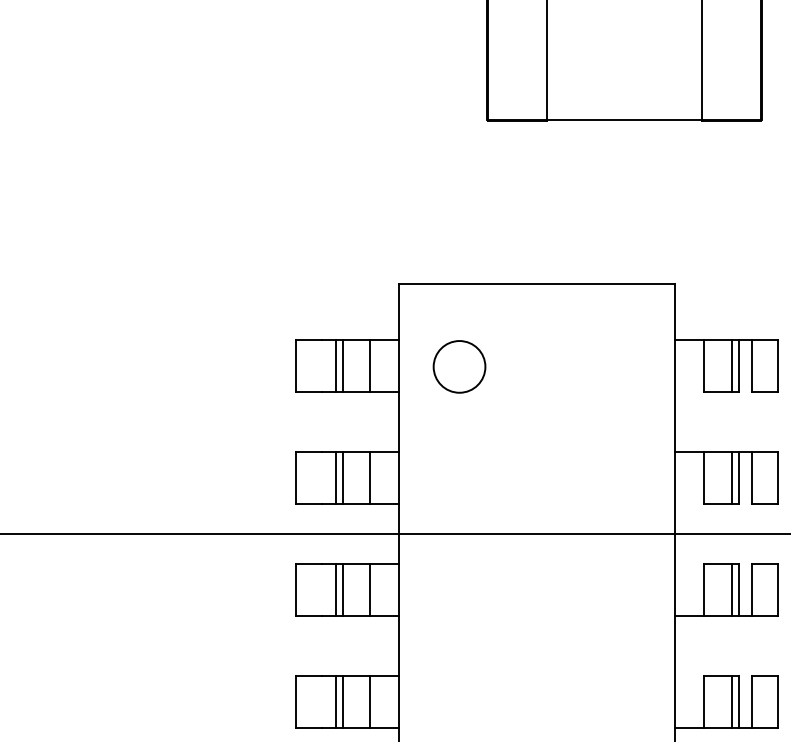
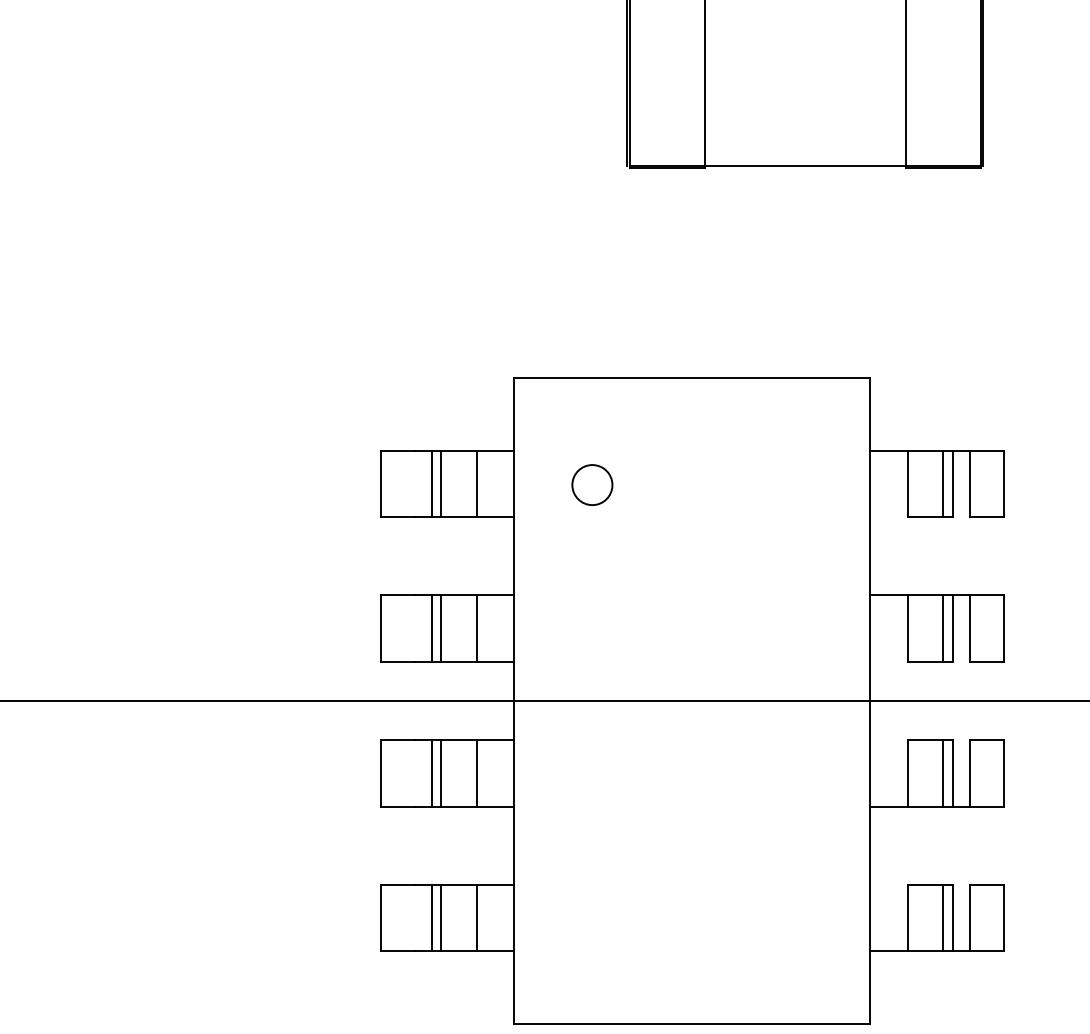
circle: (459, 366) -> (592, 484), size x0.6

